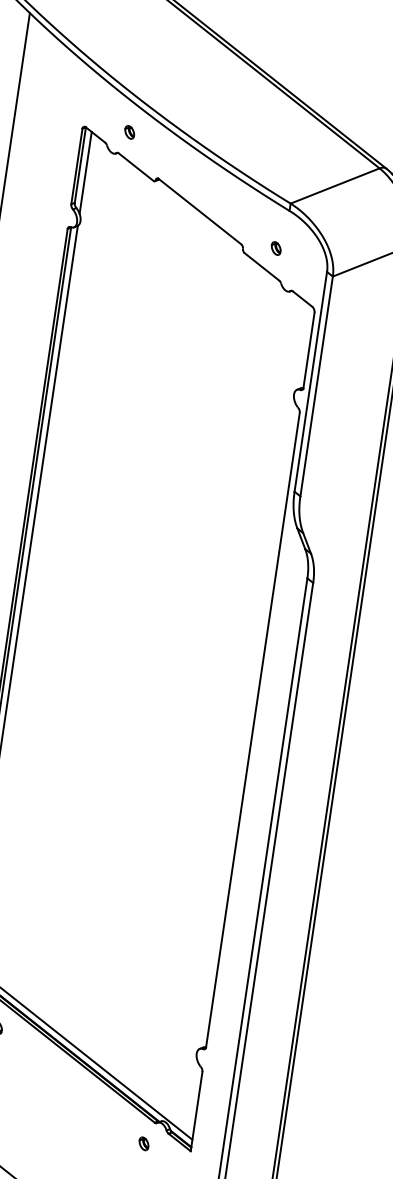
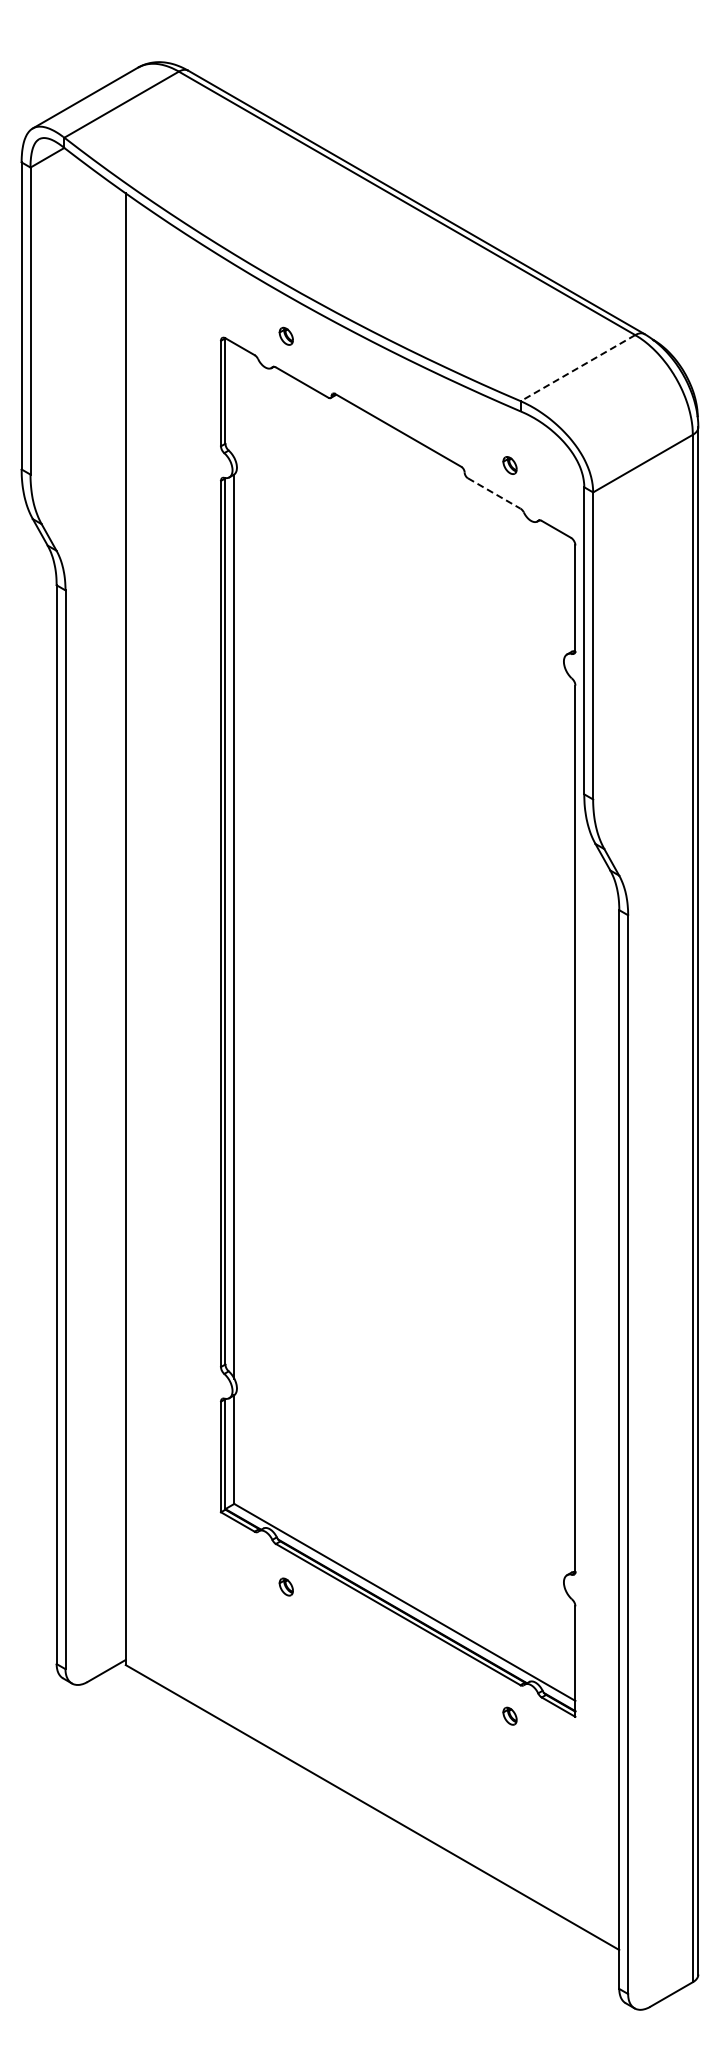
line: (85, 172) -> (234, 400), removed
line: (334, 186) -> (577, 368), solid -> dashed
line: (262, 266) -> (494, 493), solid -> dashed

